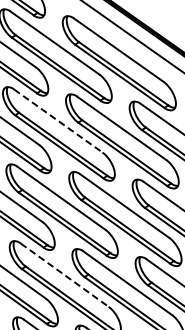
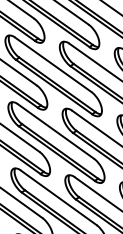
line: (58, 121) -> (53, 65), dashed -> solid
line: (65, 275) -> (59, 198), dashed -> solid

